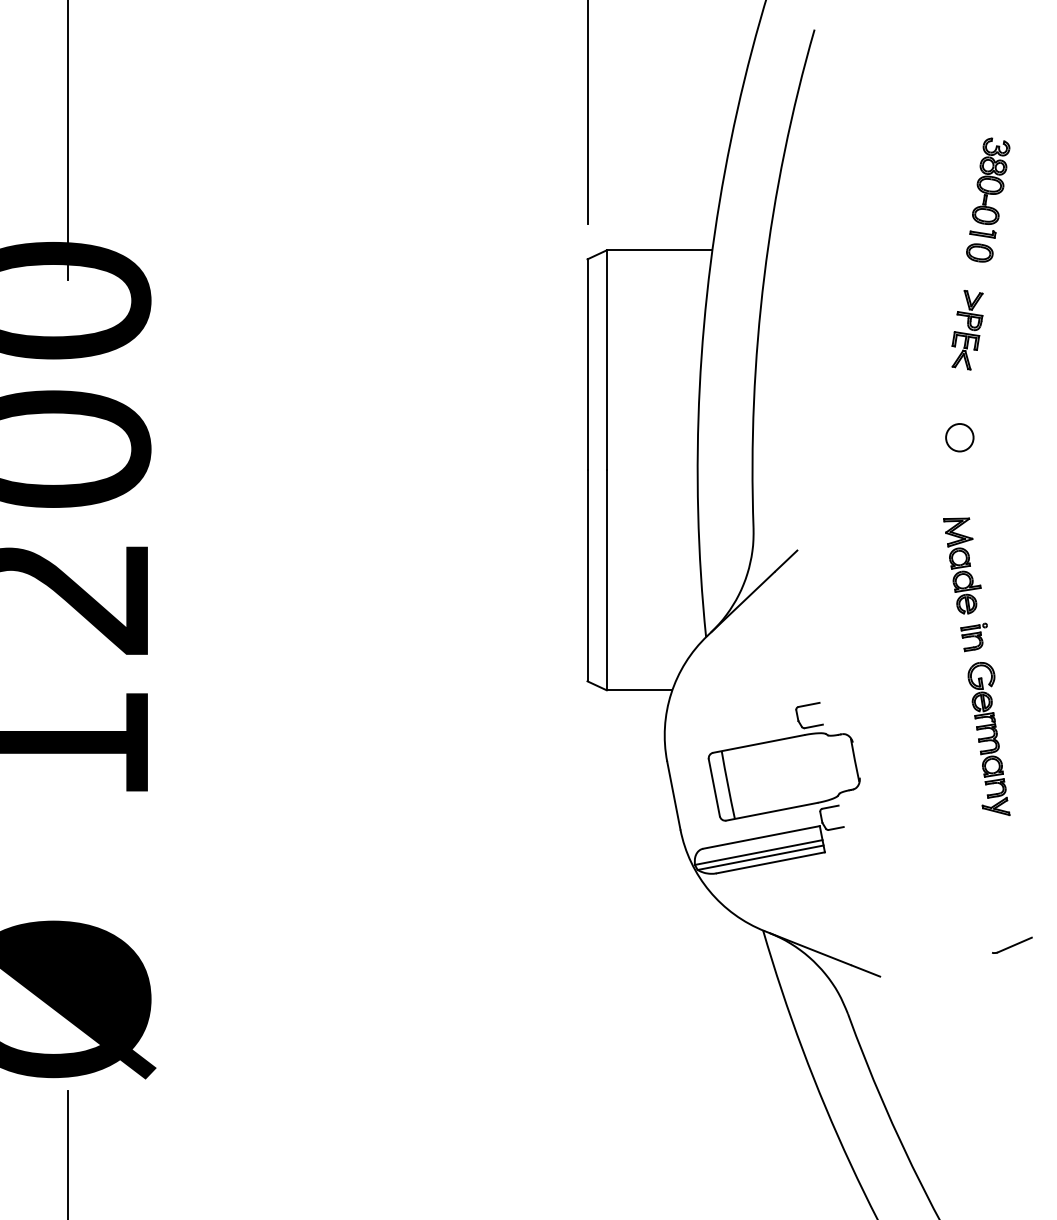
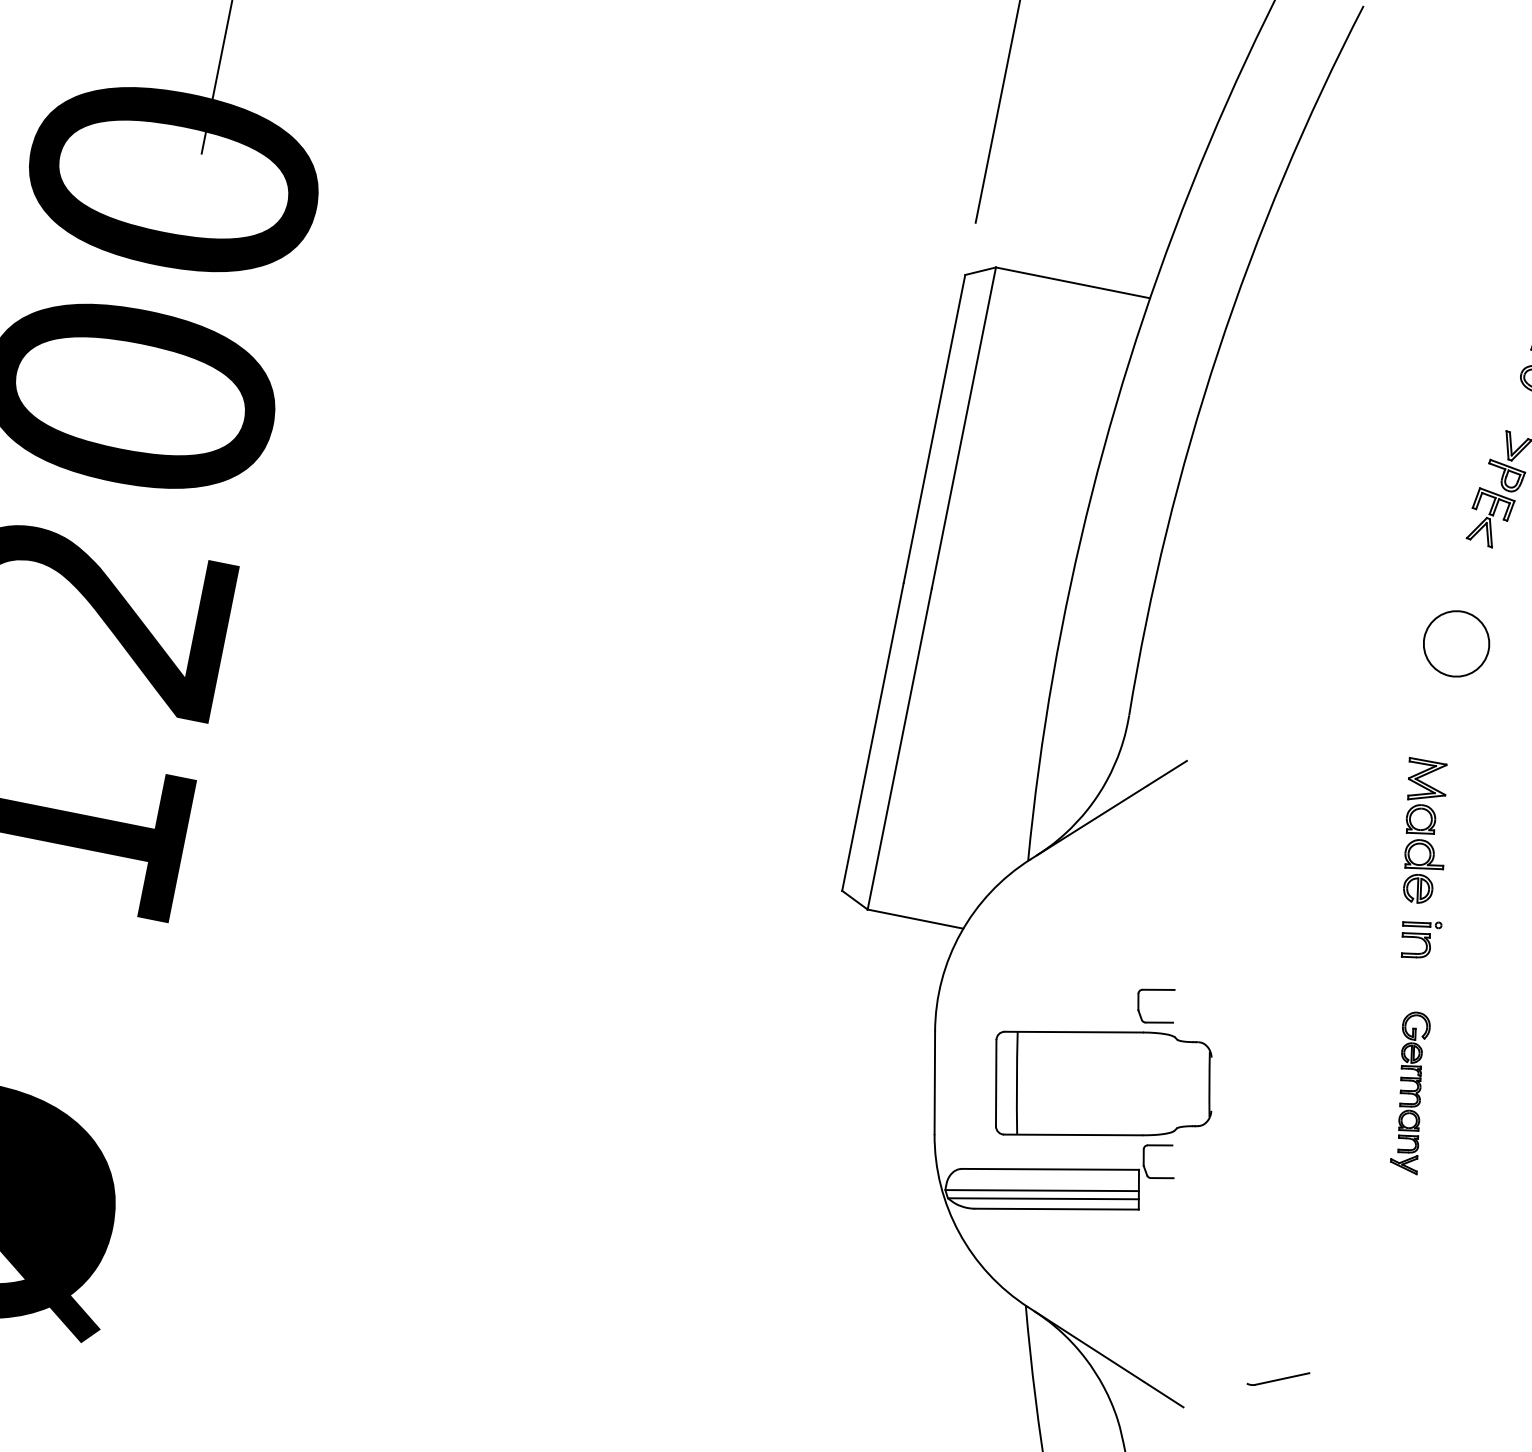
circle: (959, 437) -> (1456, 643), size x1.6
part: (988, 739) -> (1410, 1092), size x0.7
line: (1013, 944) -> (1280, 1377), moved

